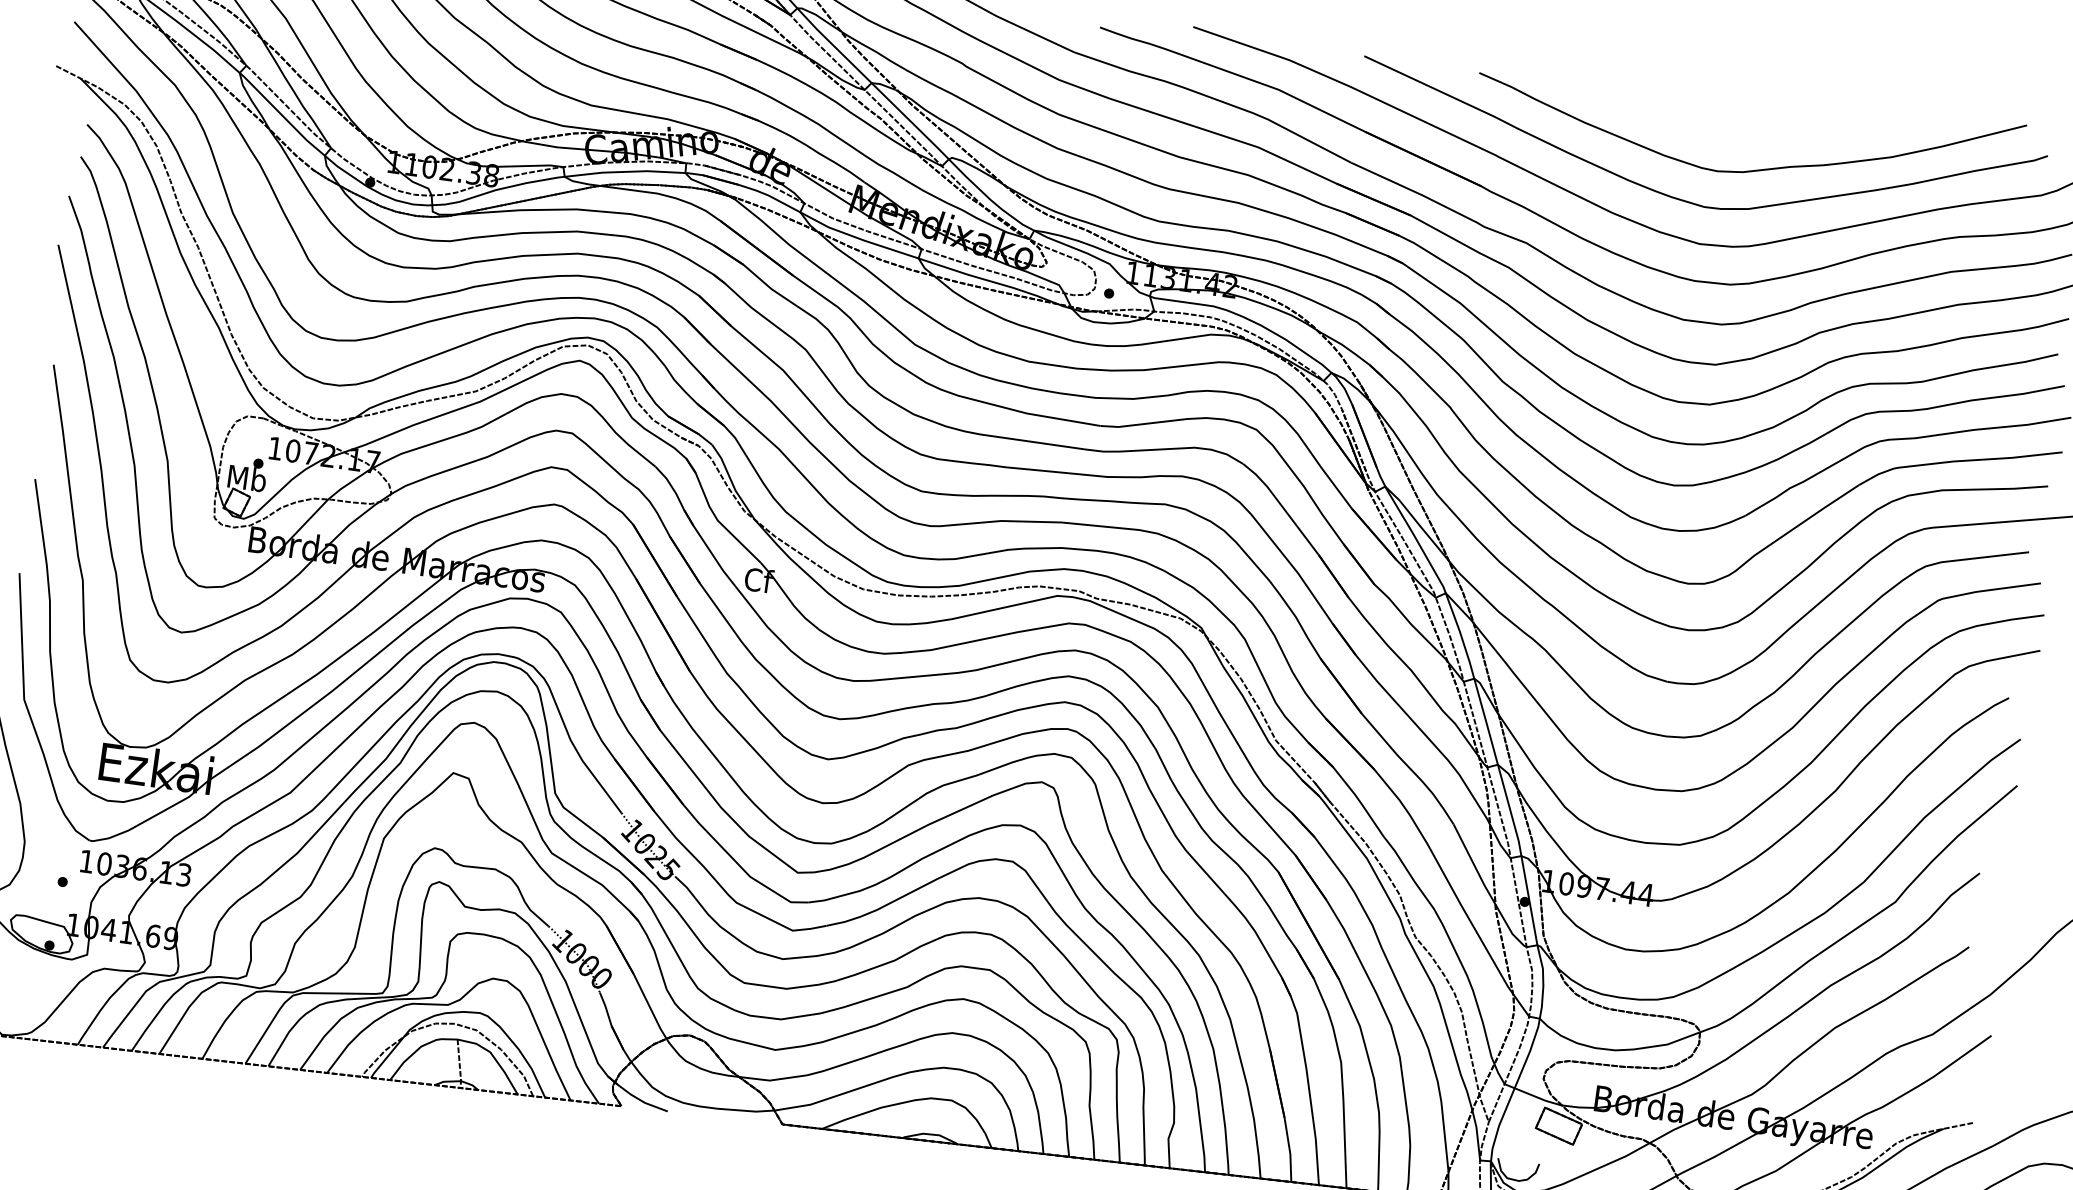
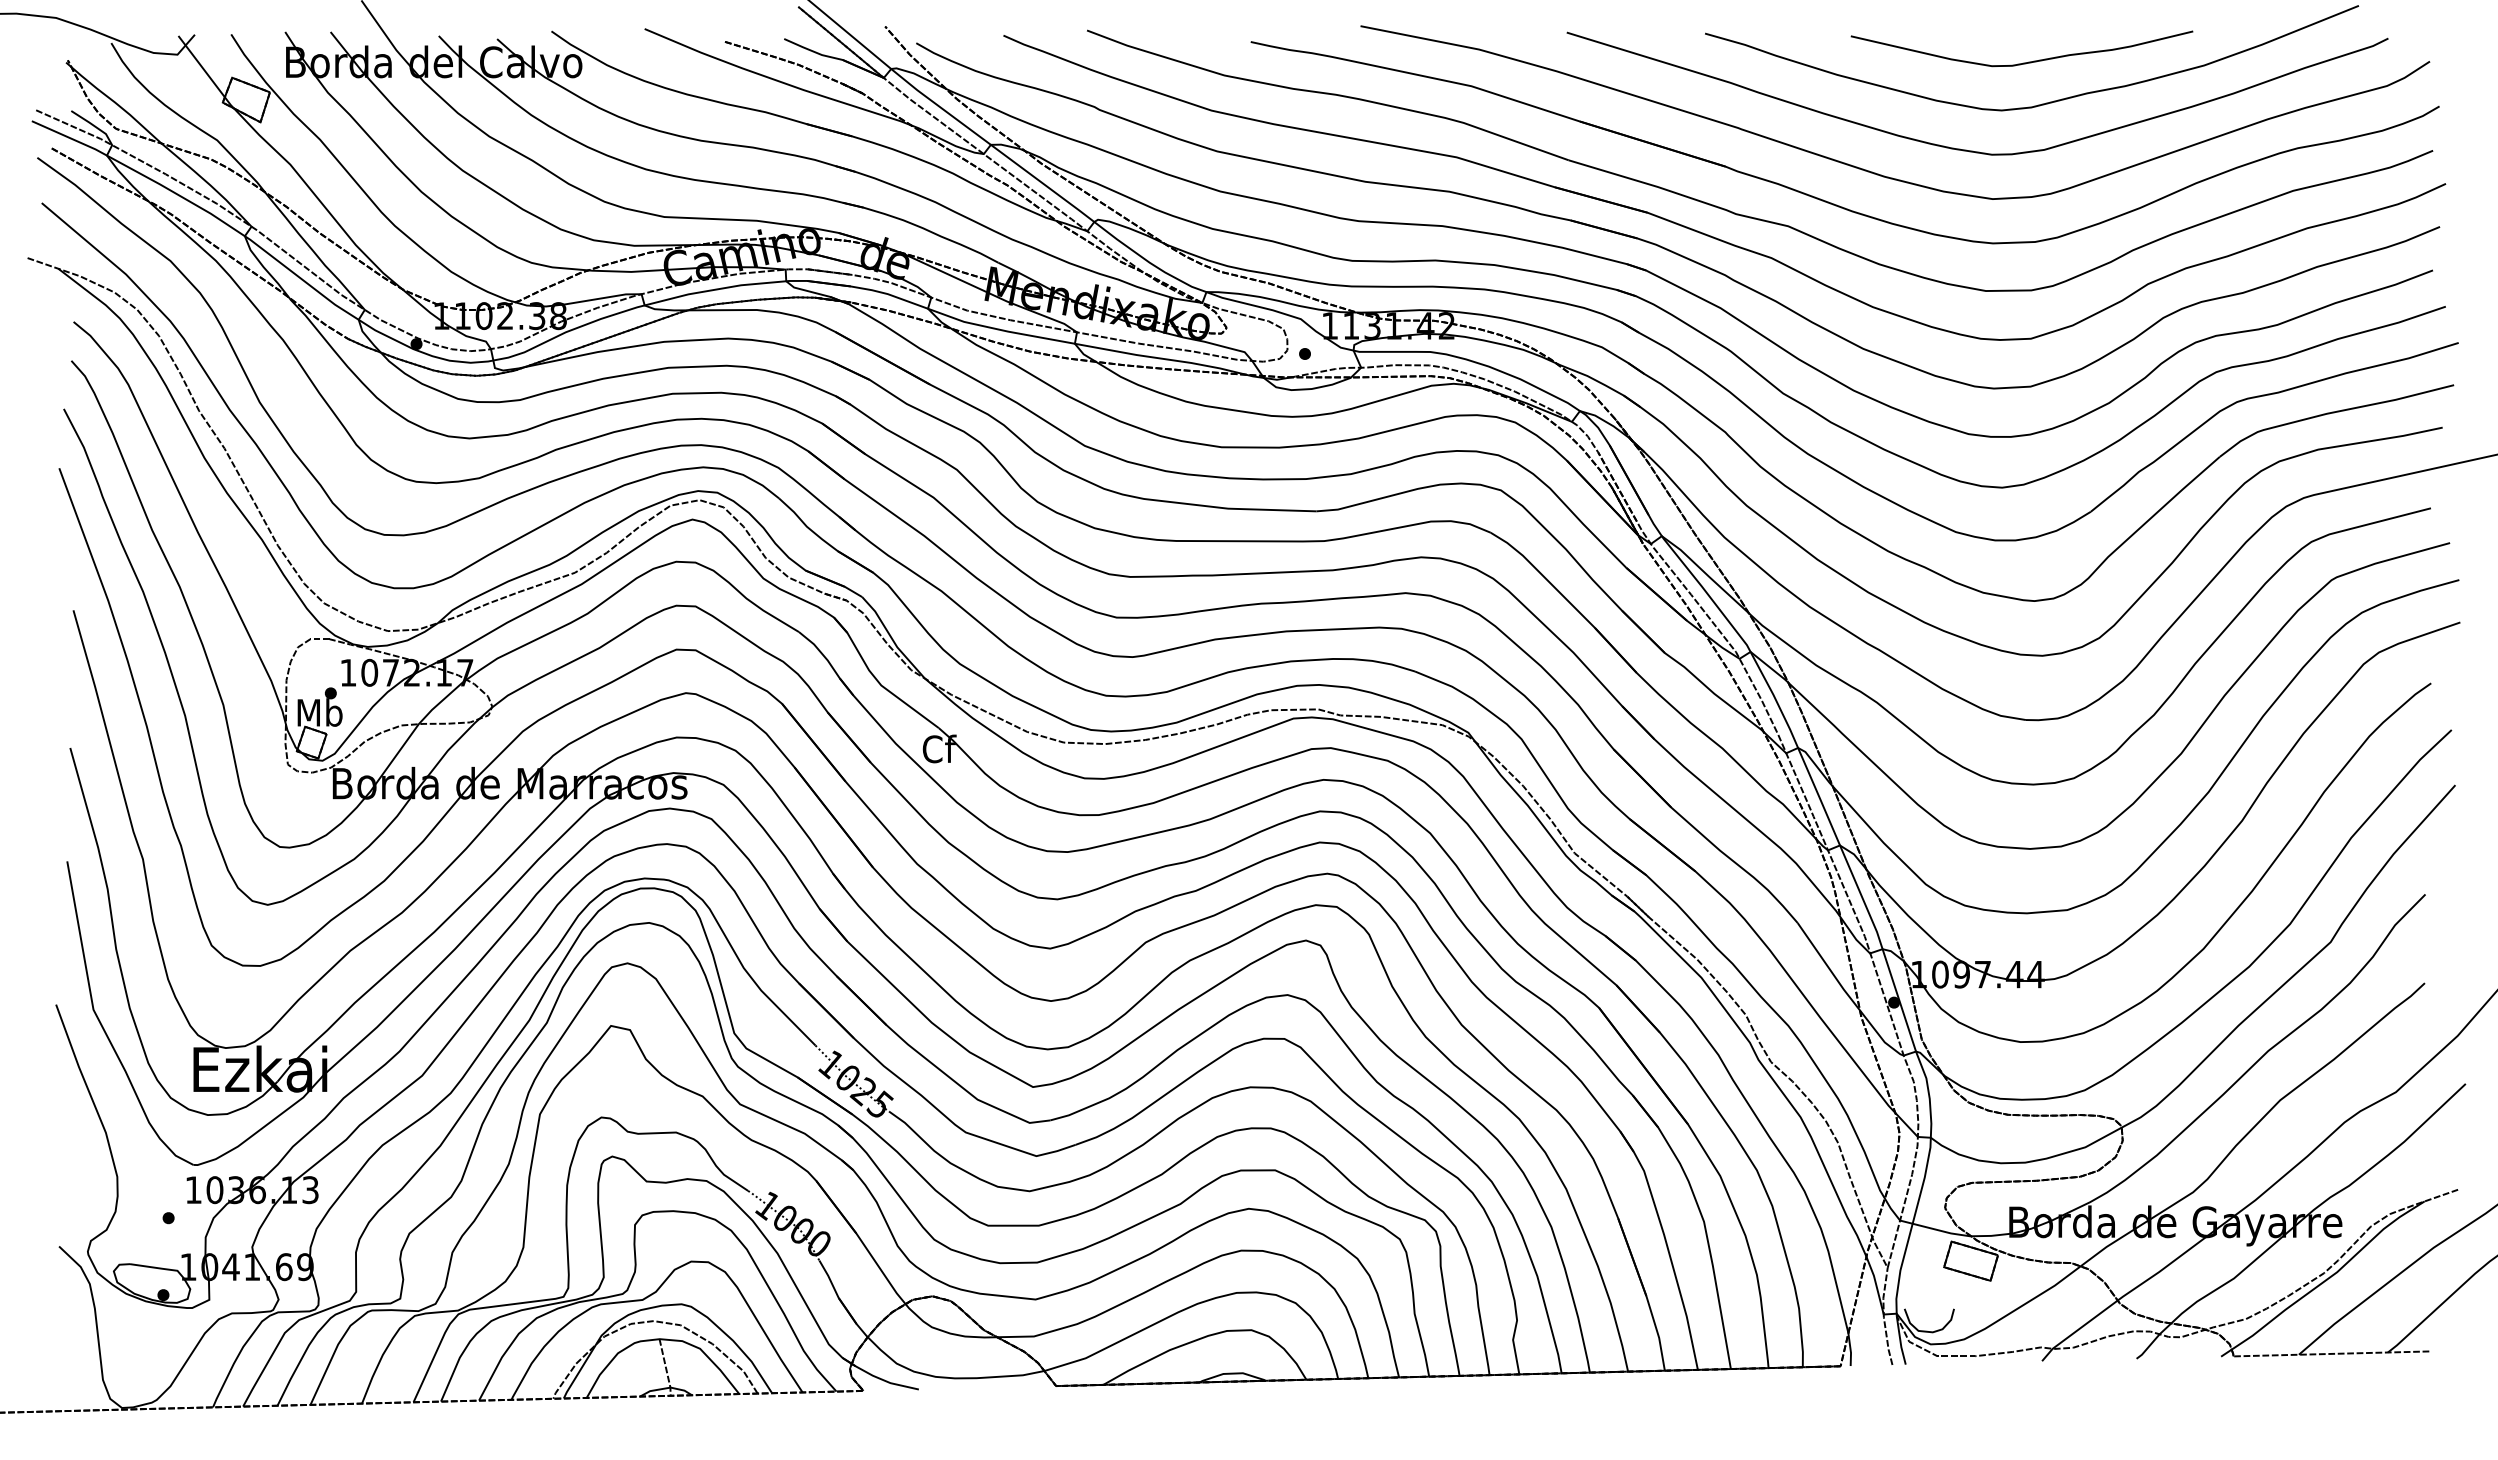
curve: (1741, 133) -> (2023, 62), added

